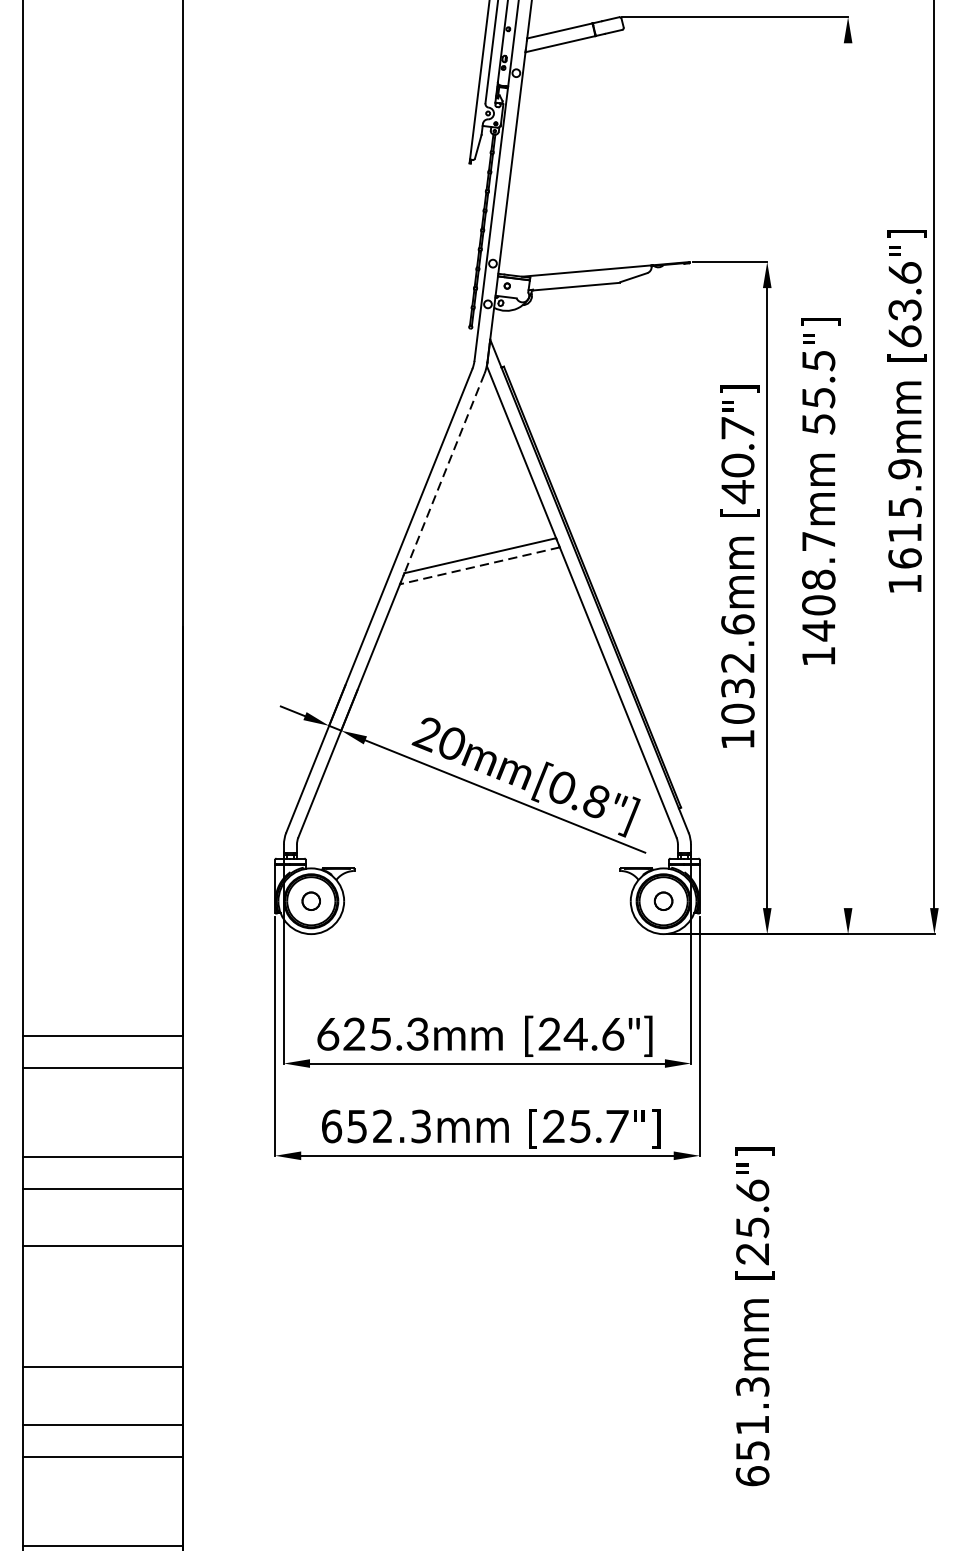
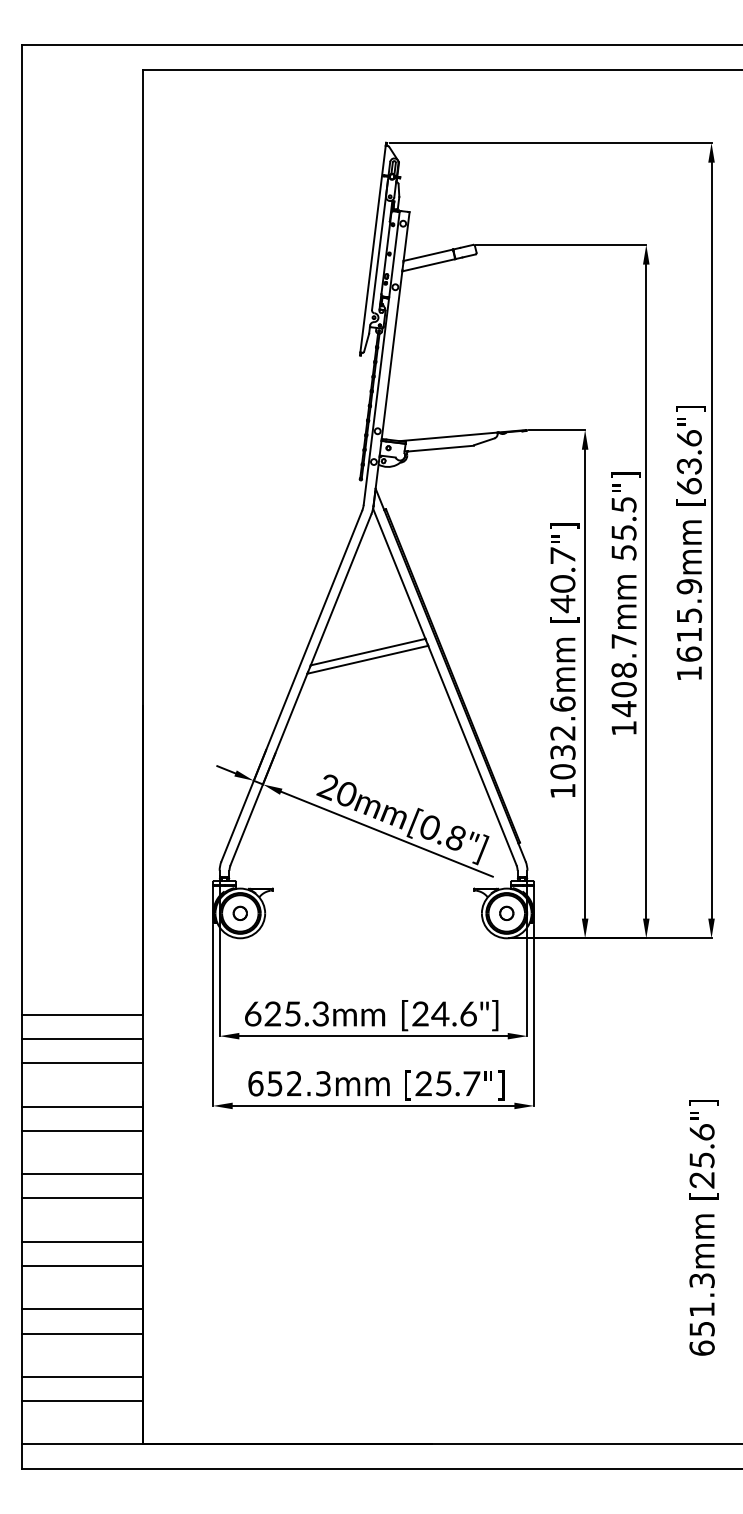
line: (443, 474) -> (340, 590), dashed -> solid
line: (848, 475) -> (646, 591), added
line: (479, 565) -> (367, 659), dashed -> solid
line: (102, 1099) -> (82, 1063), added
line: (102, 1278) -> (82, 1198), added
text: (754, 1316) -> (703, 1227), moved
line: (102, 1335) -> (82, 1241), added
line: (102, 1513) -> (82, 1376), added

